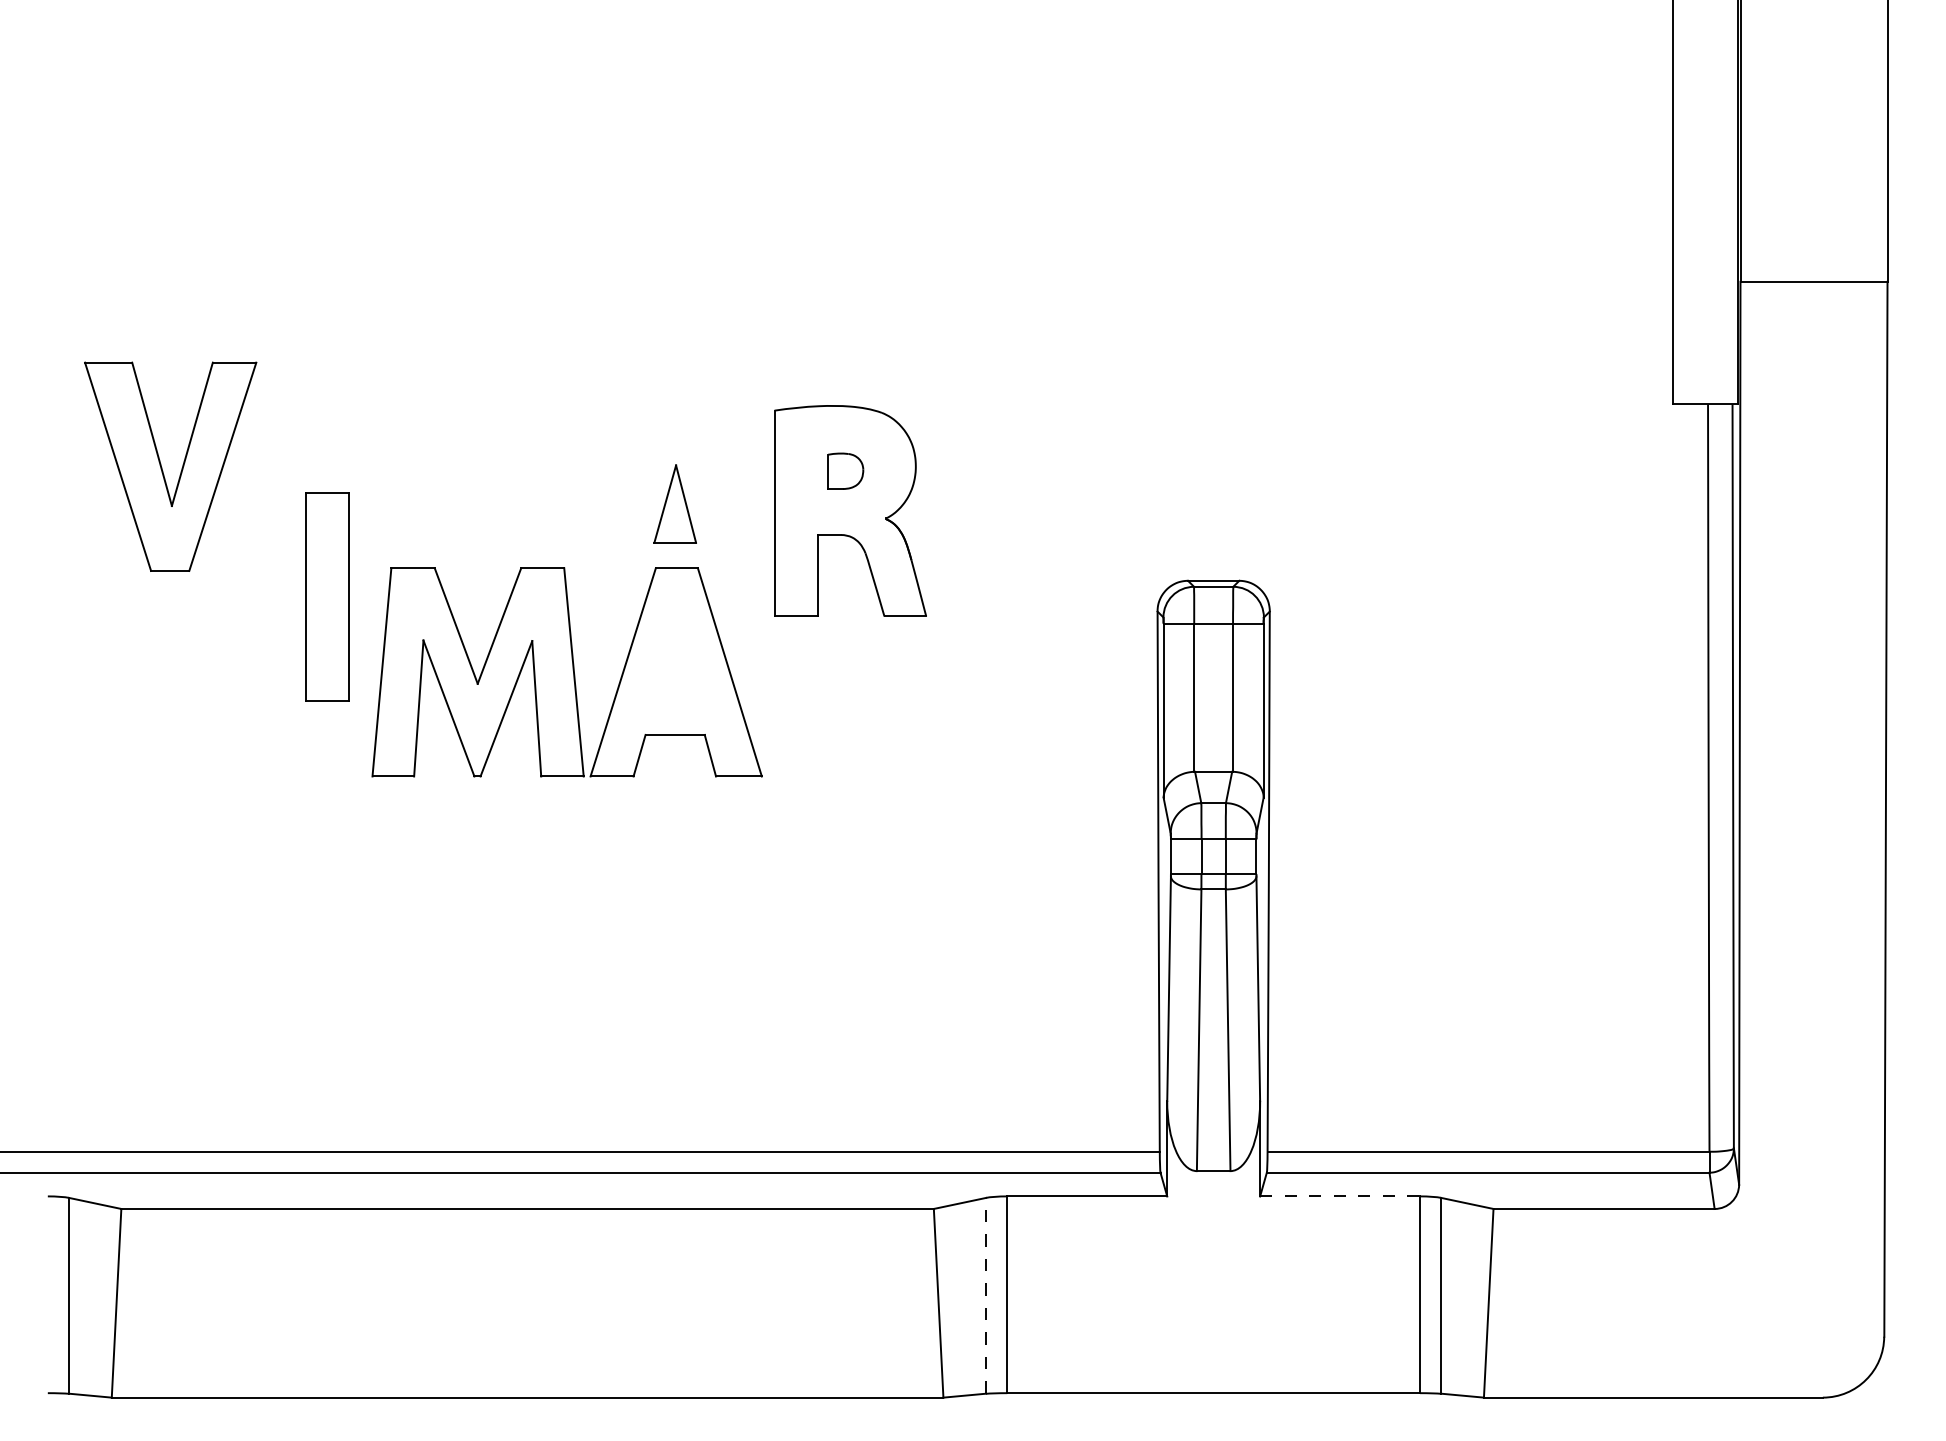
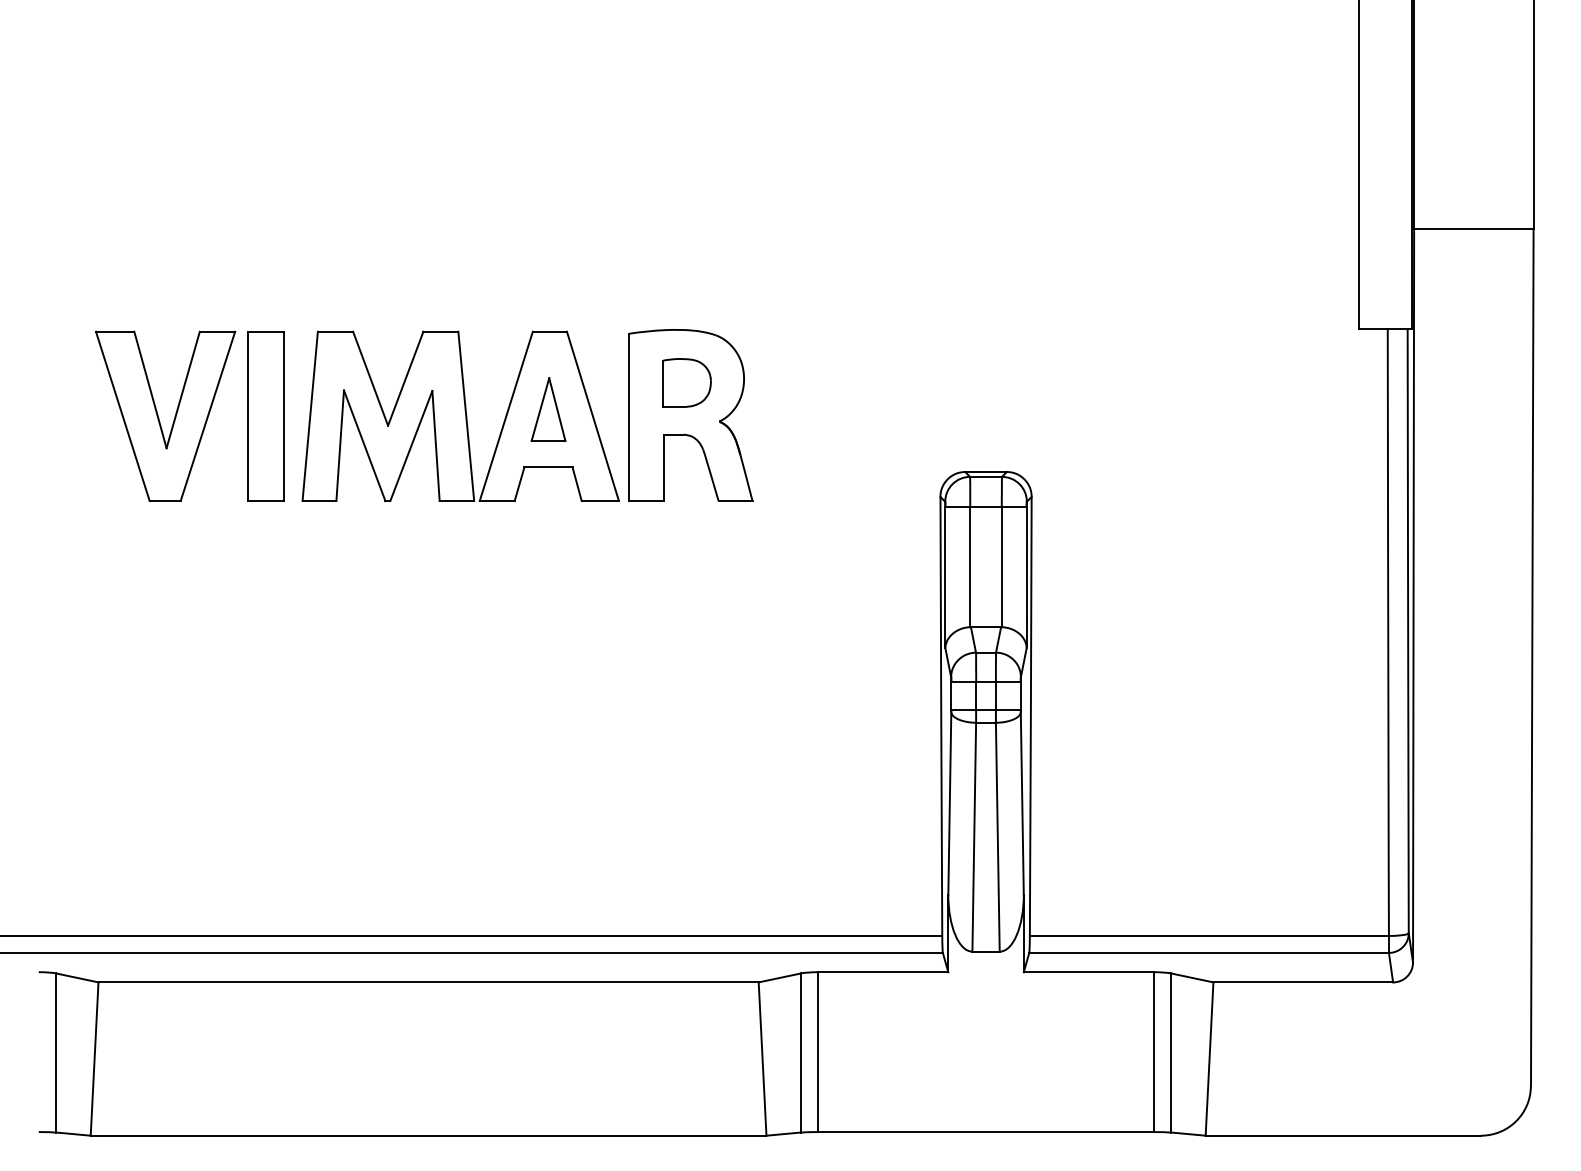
part: (163, 469) -> (159, 418), moved
part: (845, 470) -> (686, 382), size x1.67
part: (326, 597) -> (265, 416), moved
part: (566, 671) -> (460, 415), moved
line: (1339, 1196) -> (1088, 972), dashed -> solid
line: (986, 1295) -> (801, 1052), dashed -> solid

